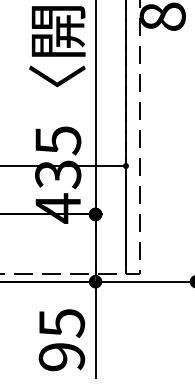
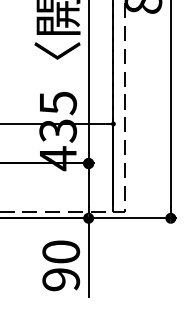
text: (62, 323) -> (61, 252), 95 -> 90

